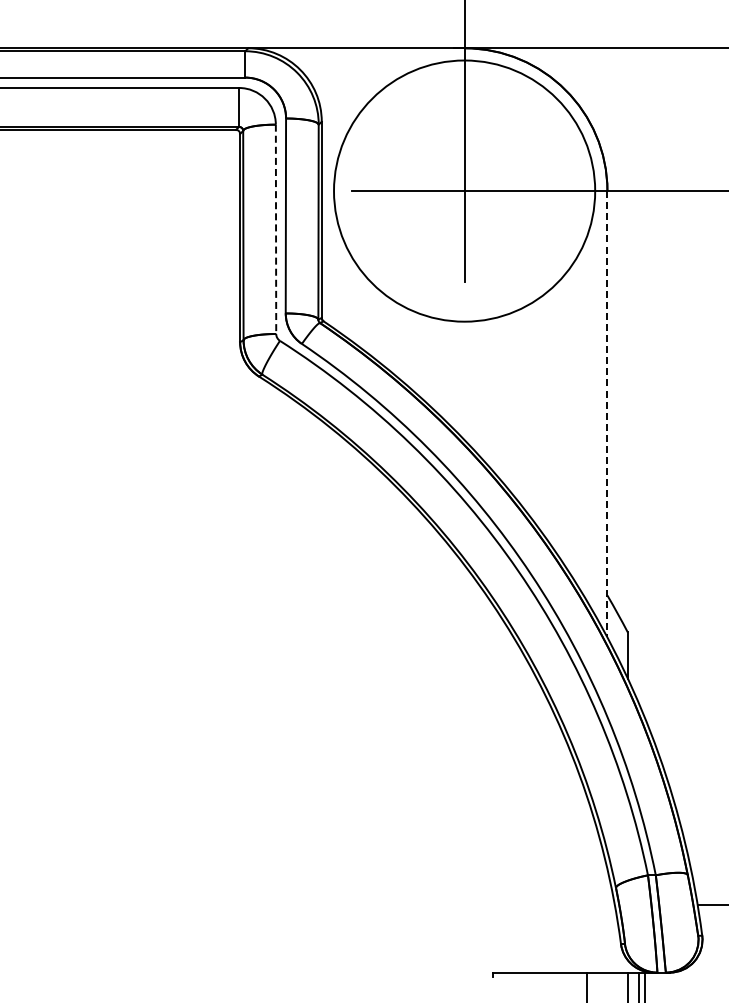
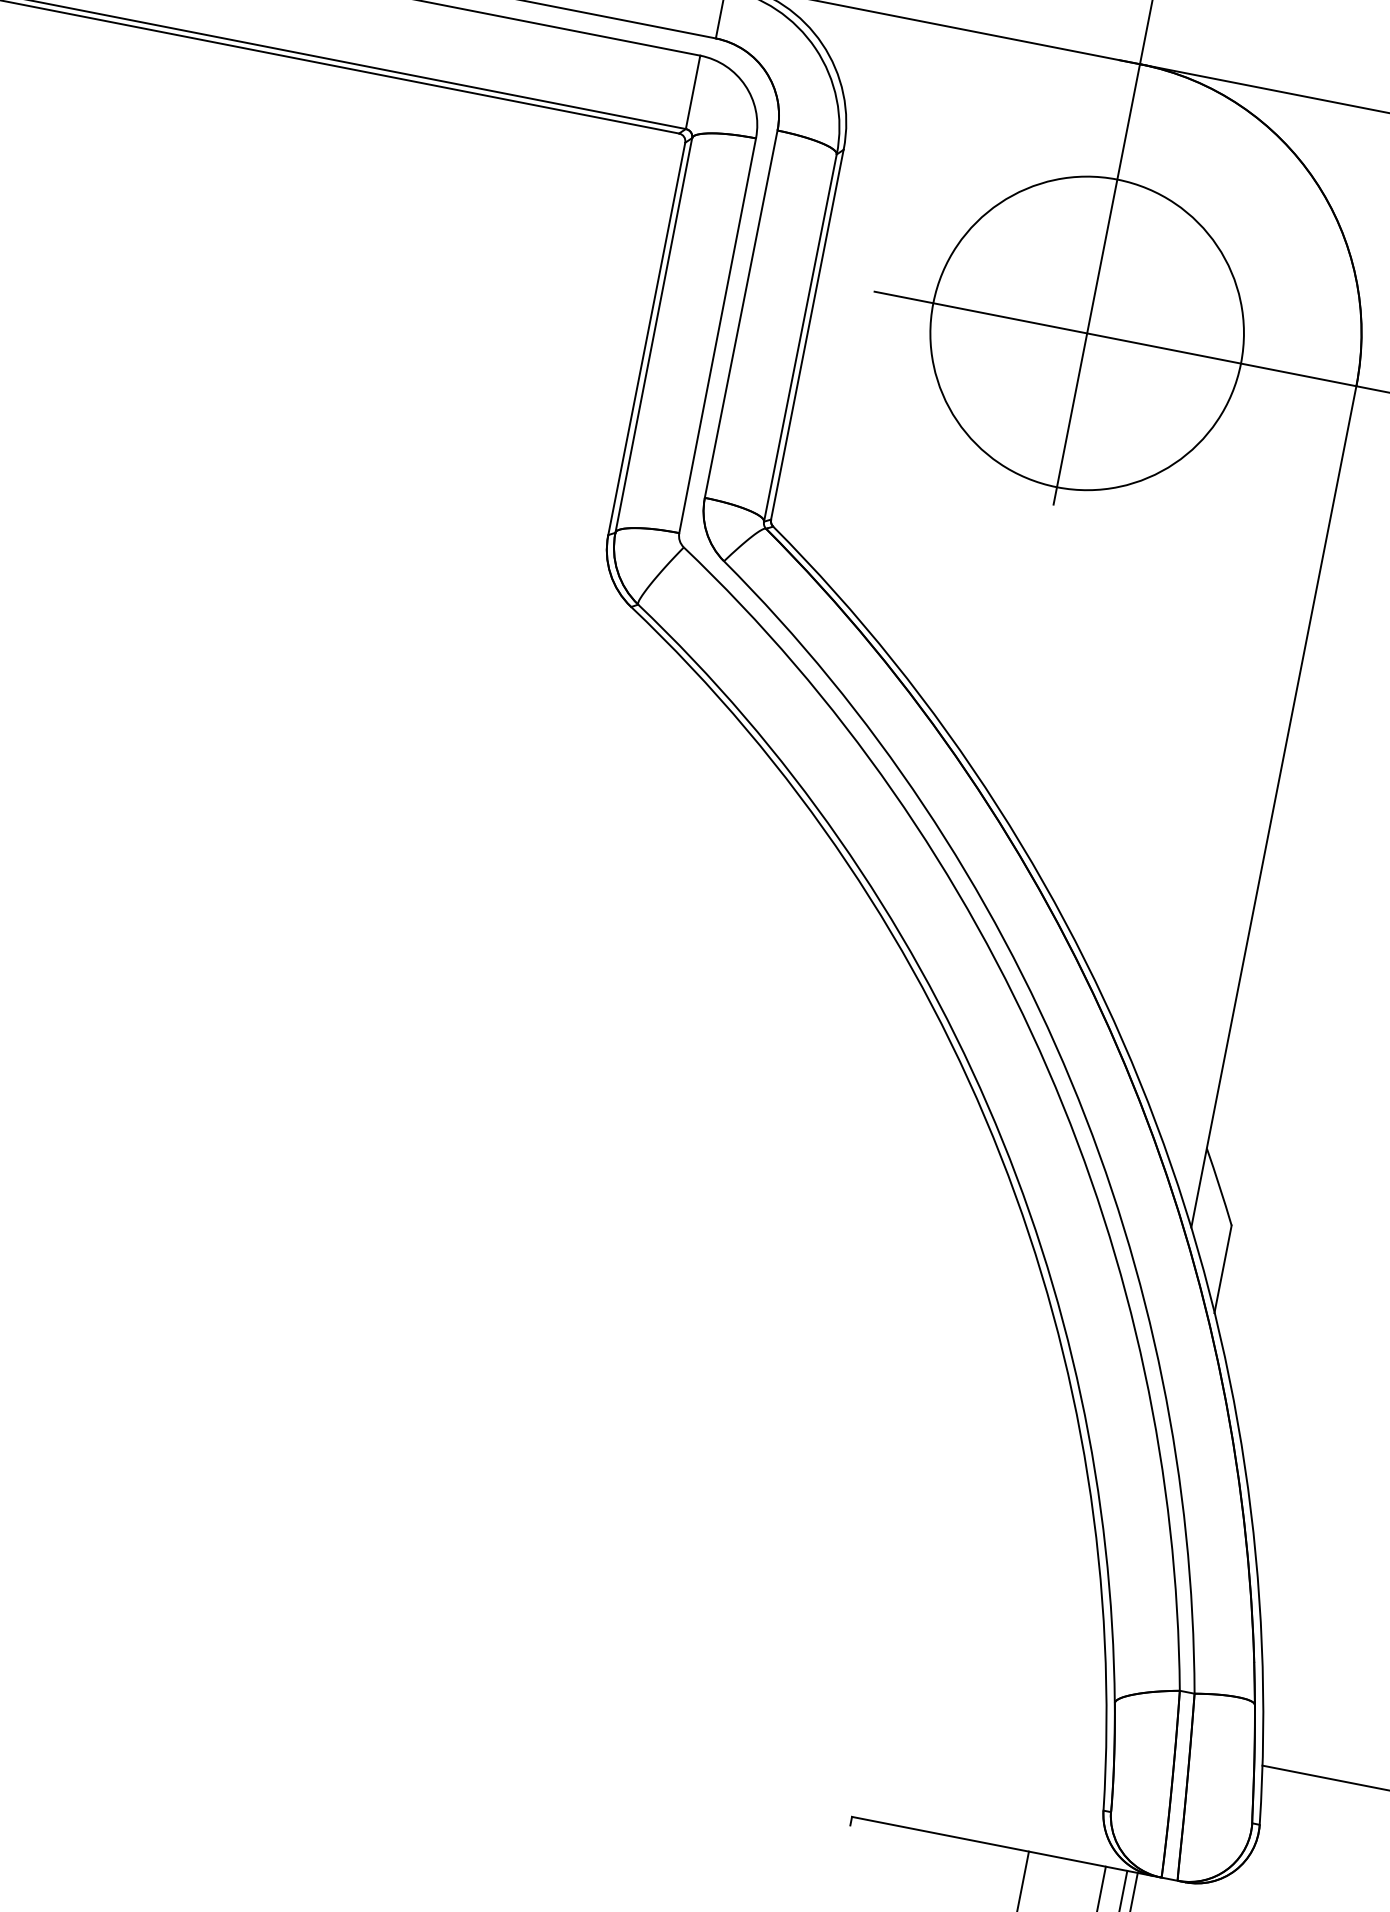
circle: (464, 190) -> (1087, 332), size x0.62
line: (276, 229) -> (718, 336), dashed -> solid
line: (607, 414) -> (1273, 807), dashed -> solid

